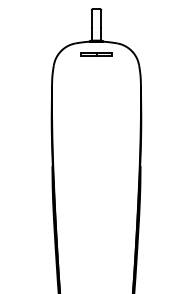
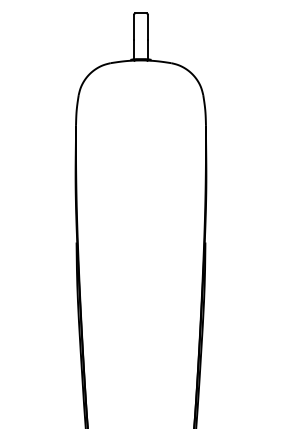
line: (96, 54) -> (141, 79), removed

